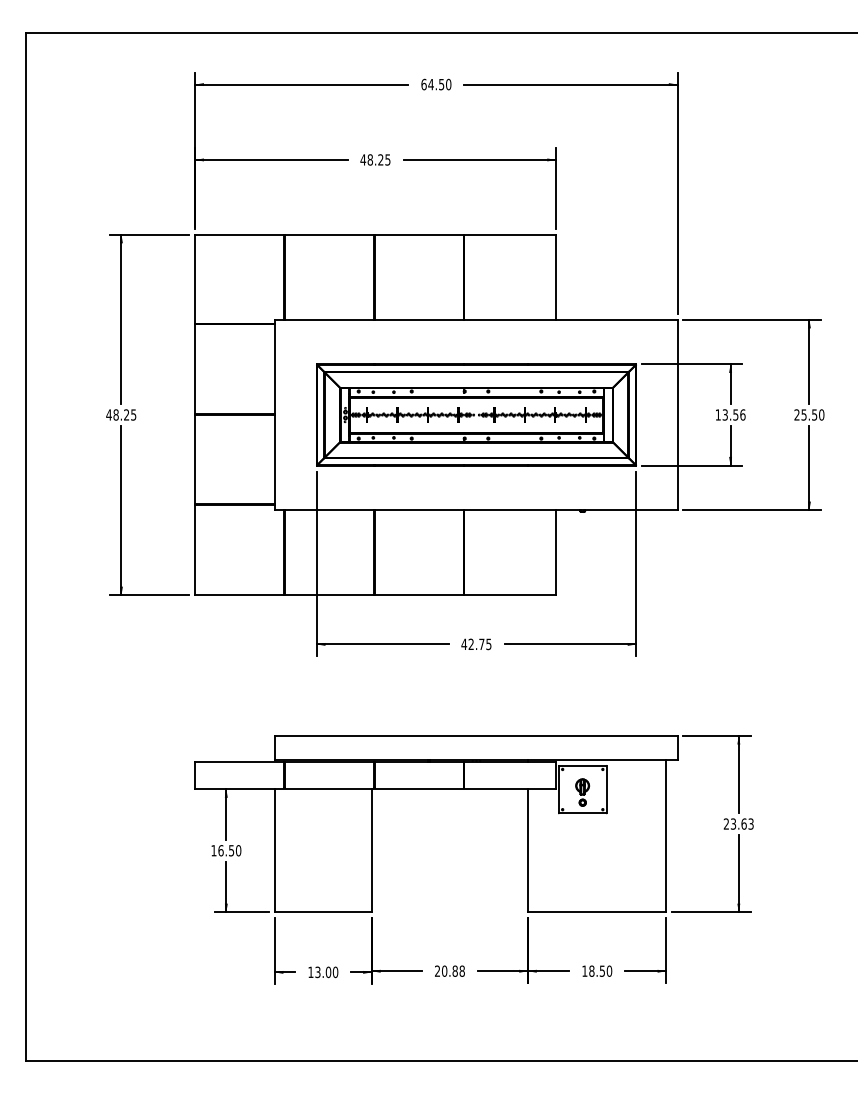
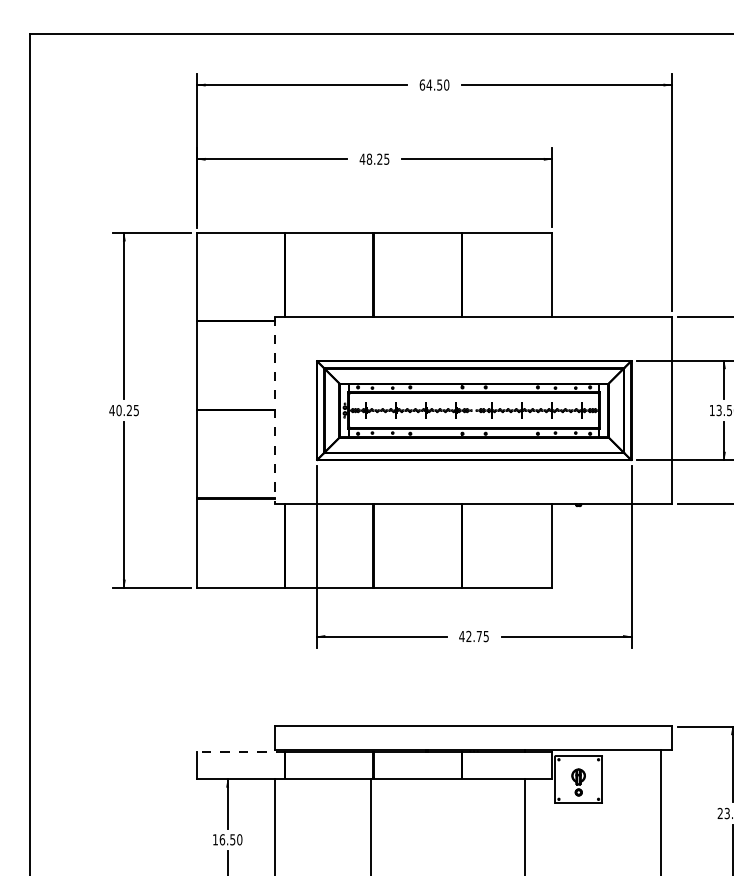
text: (115, 414) -> (118, 410), 48.25 -> 40.25
line: (274, 415) -> (275, 411), solid -> dashed
line: (239, 761) -> (240, 751), solid -> dashed

